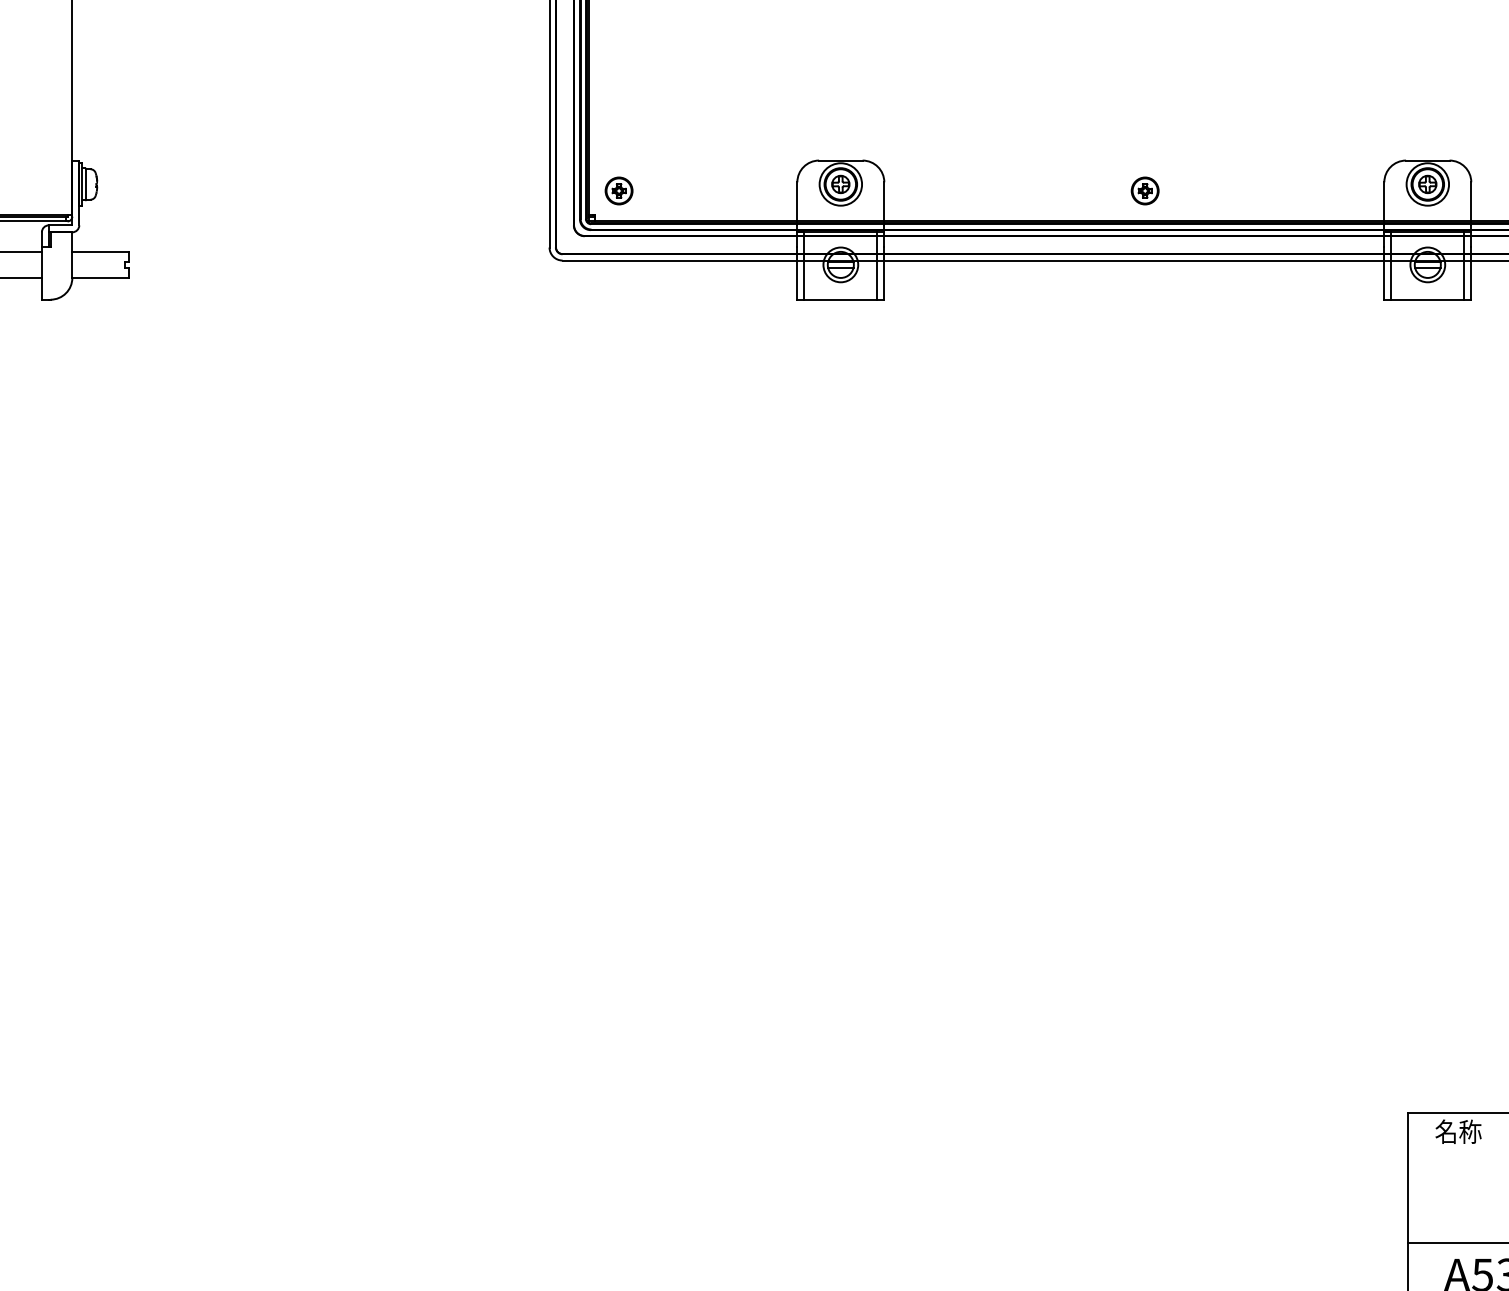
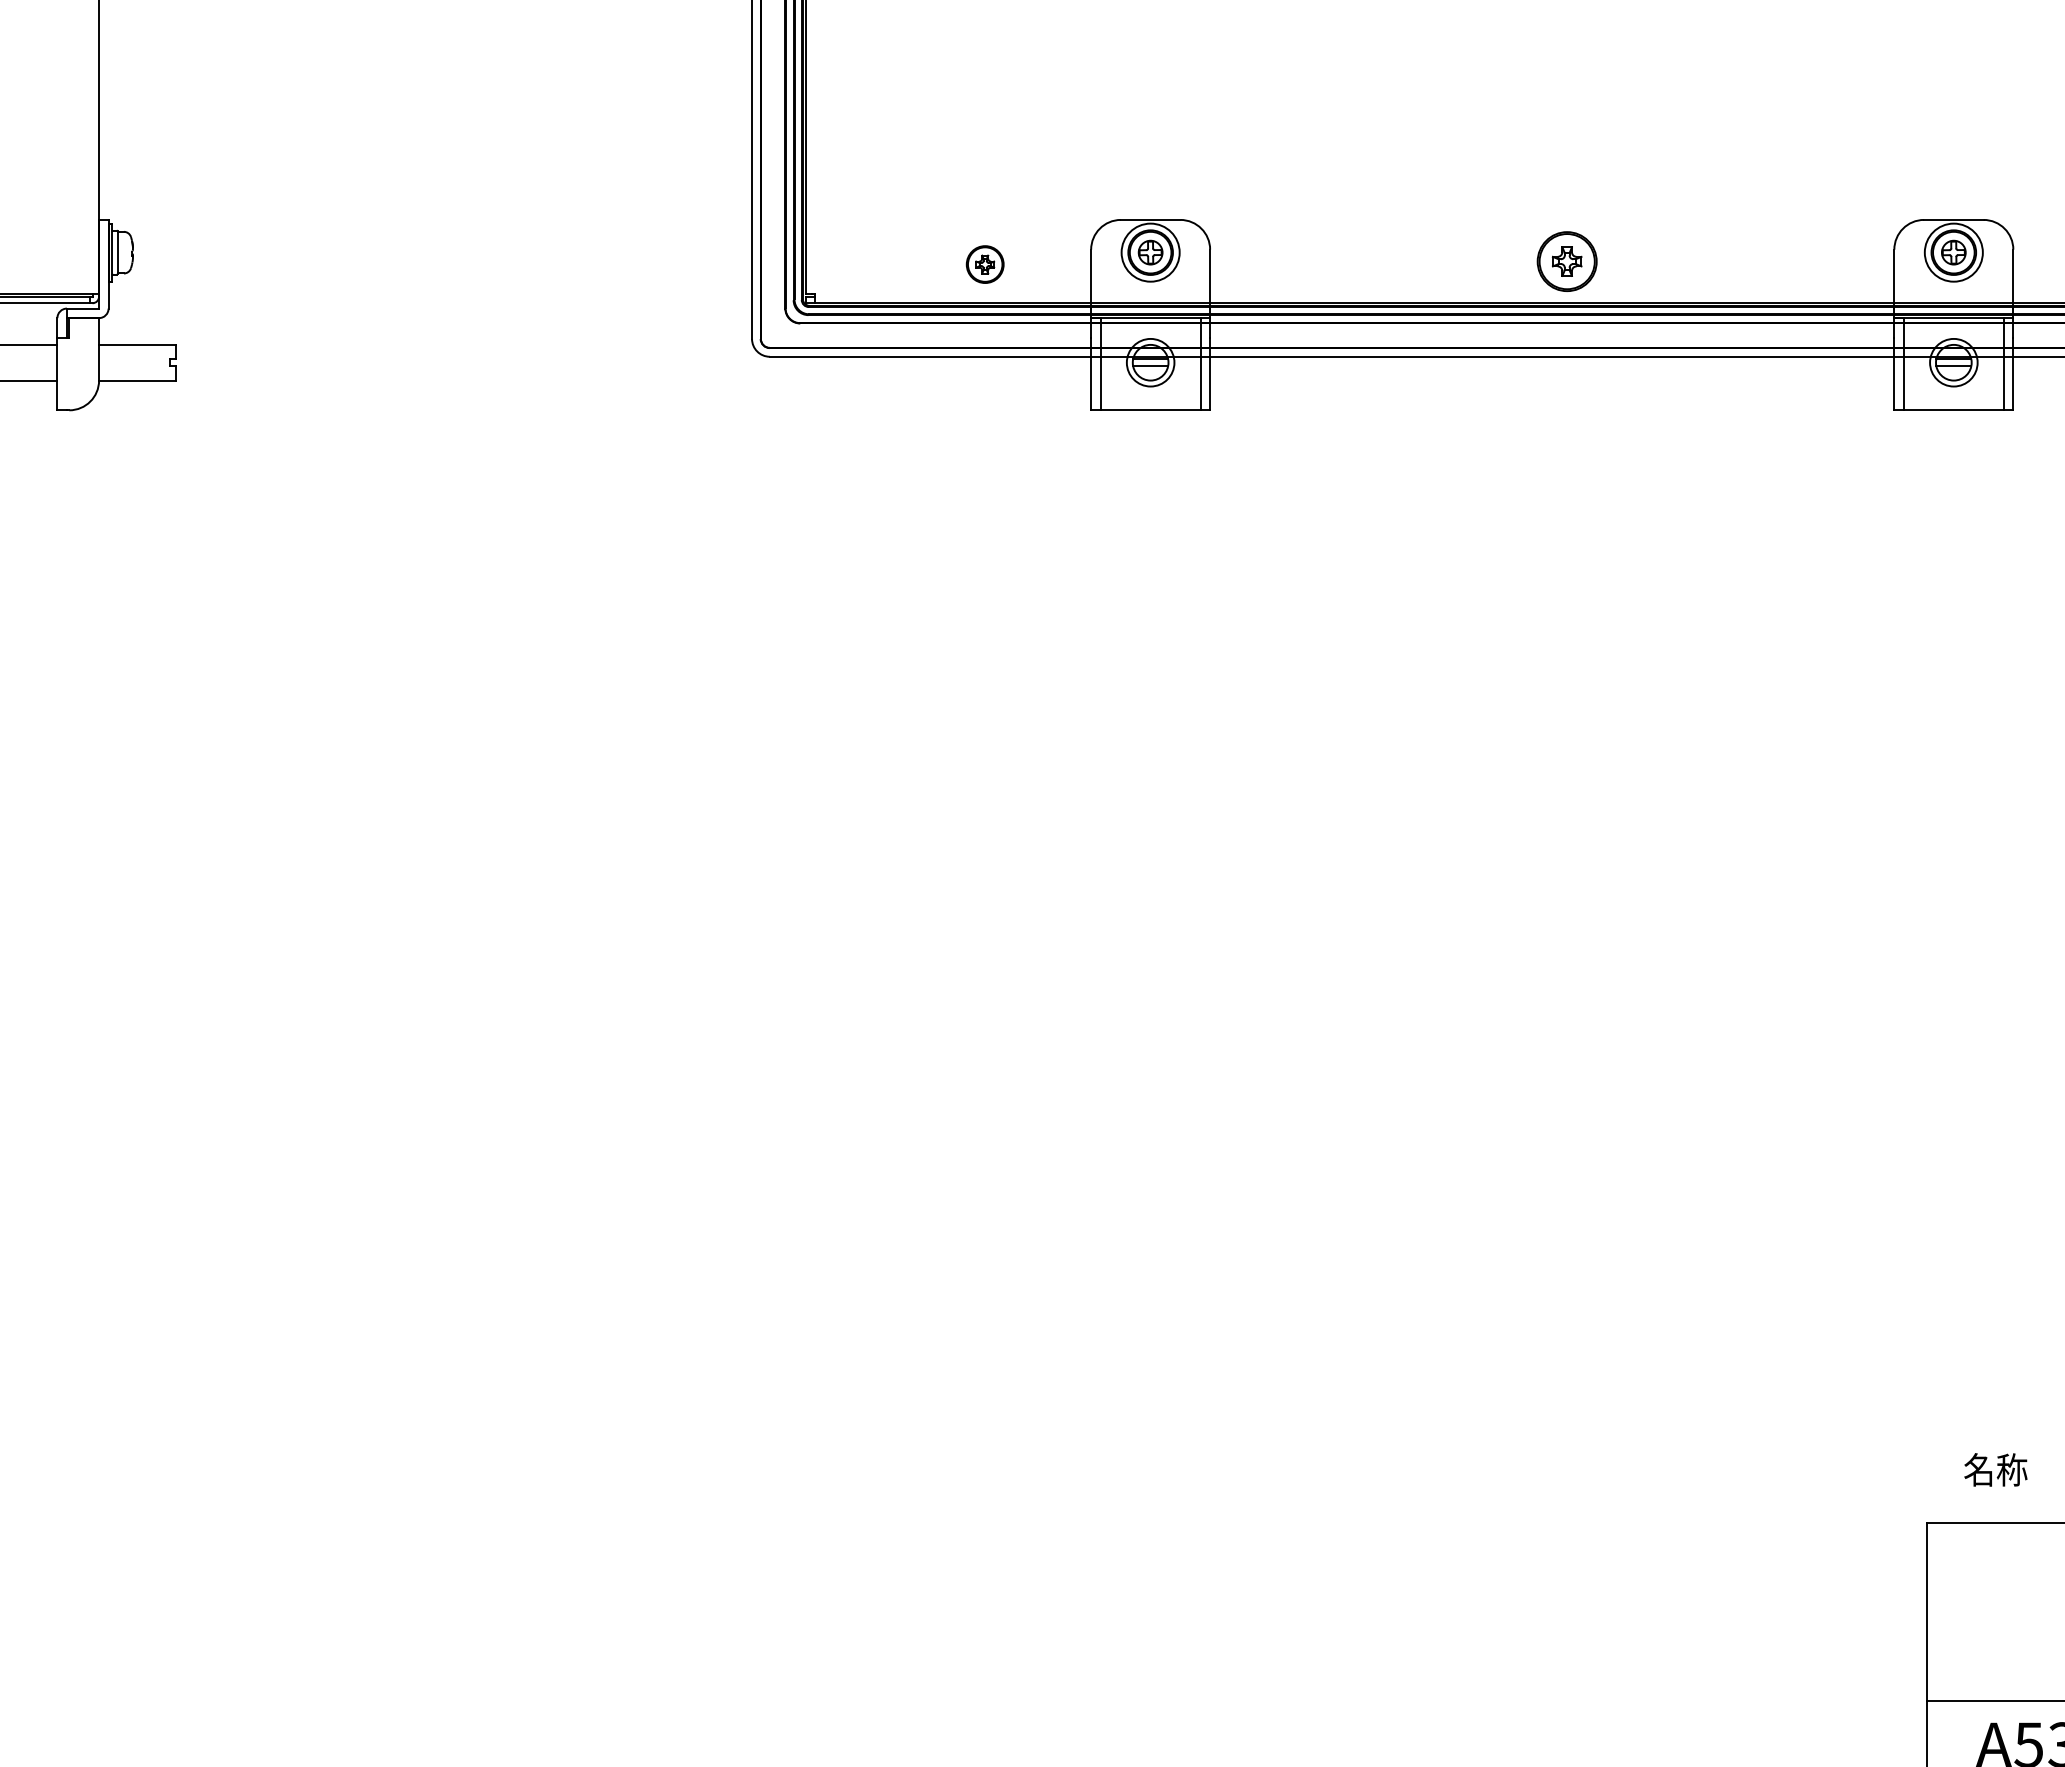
part: (618, 190) -> (984, 264), moved
part: (1144, 190) -> (1566, 261), size x1.6
text: (1458, 1131) -> (1995, 1469), moved

